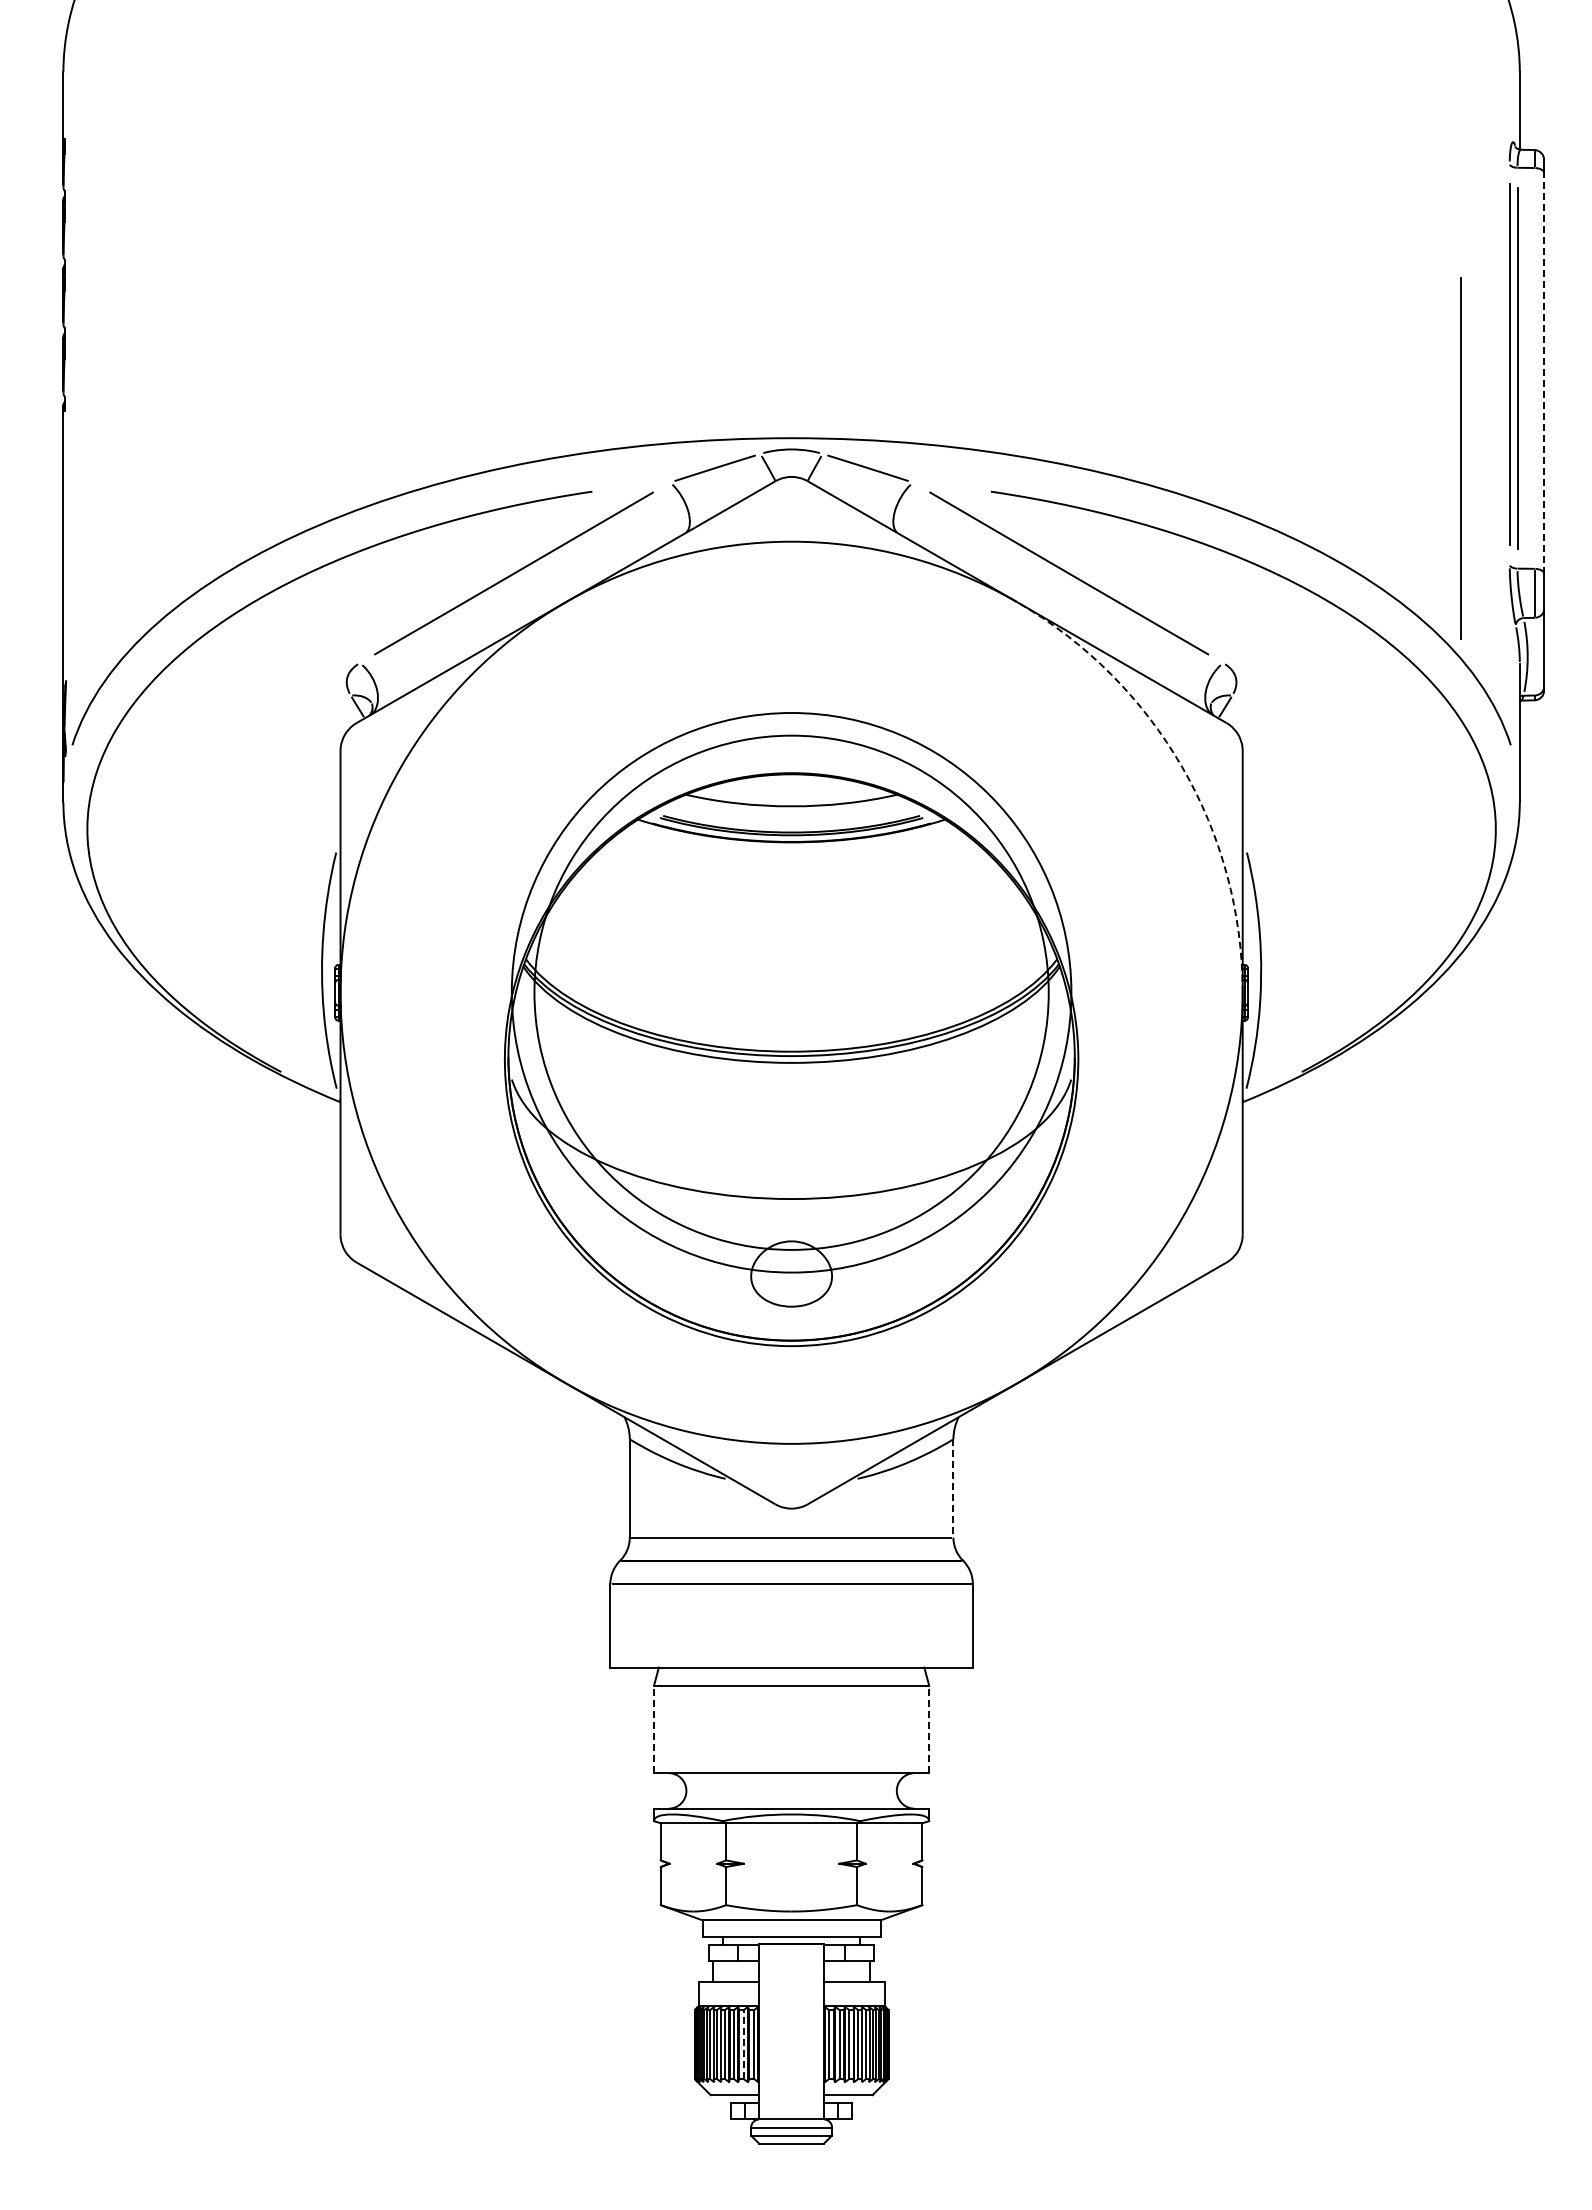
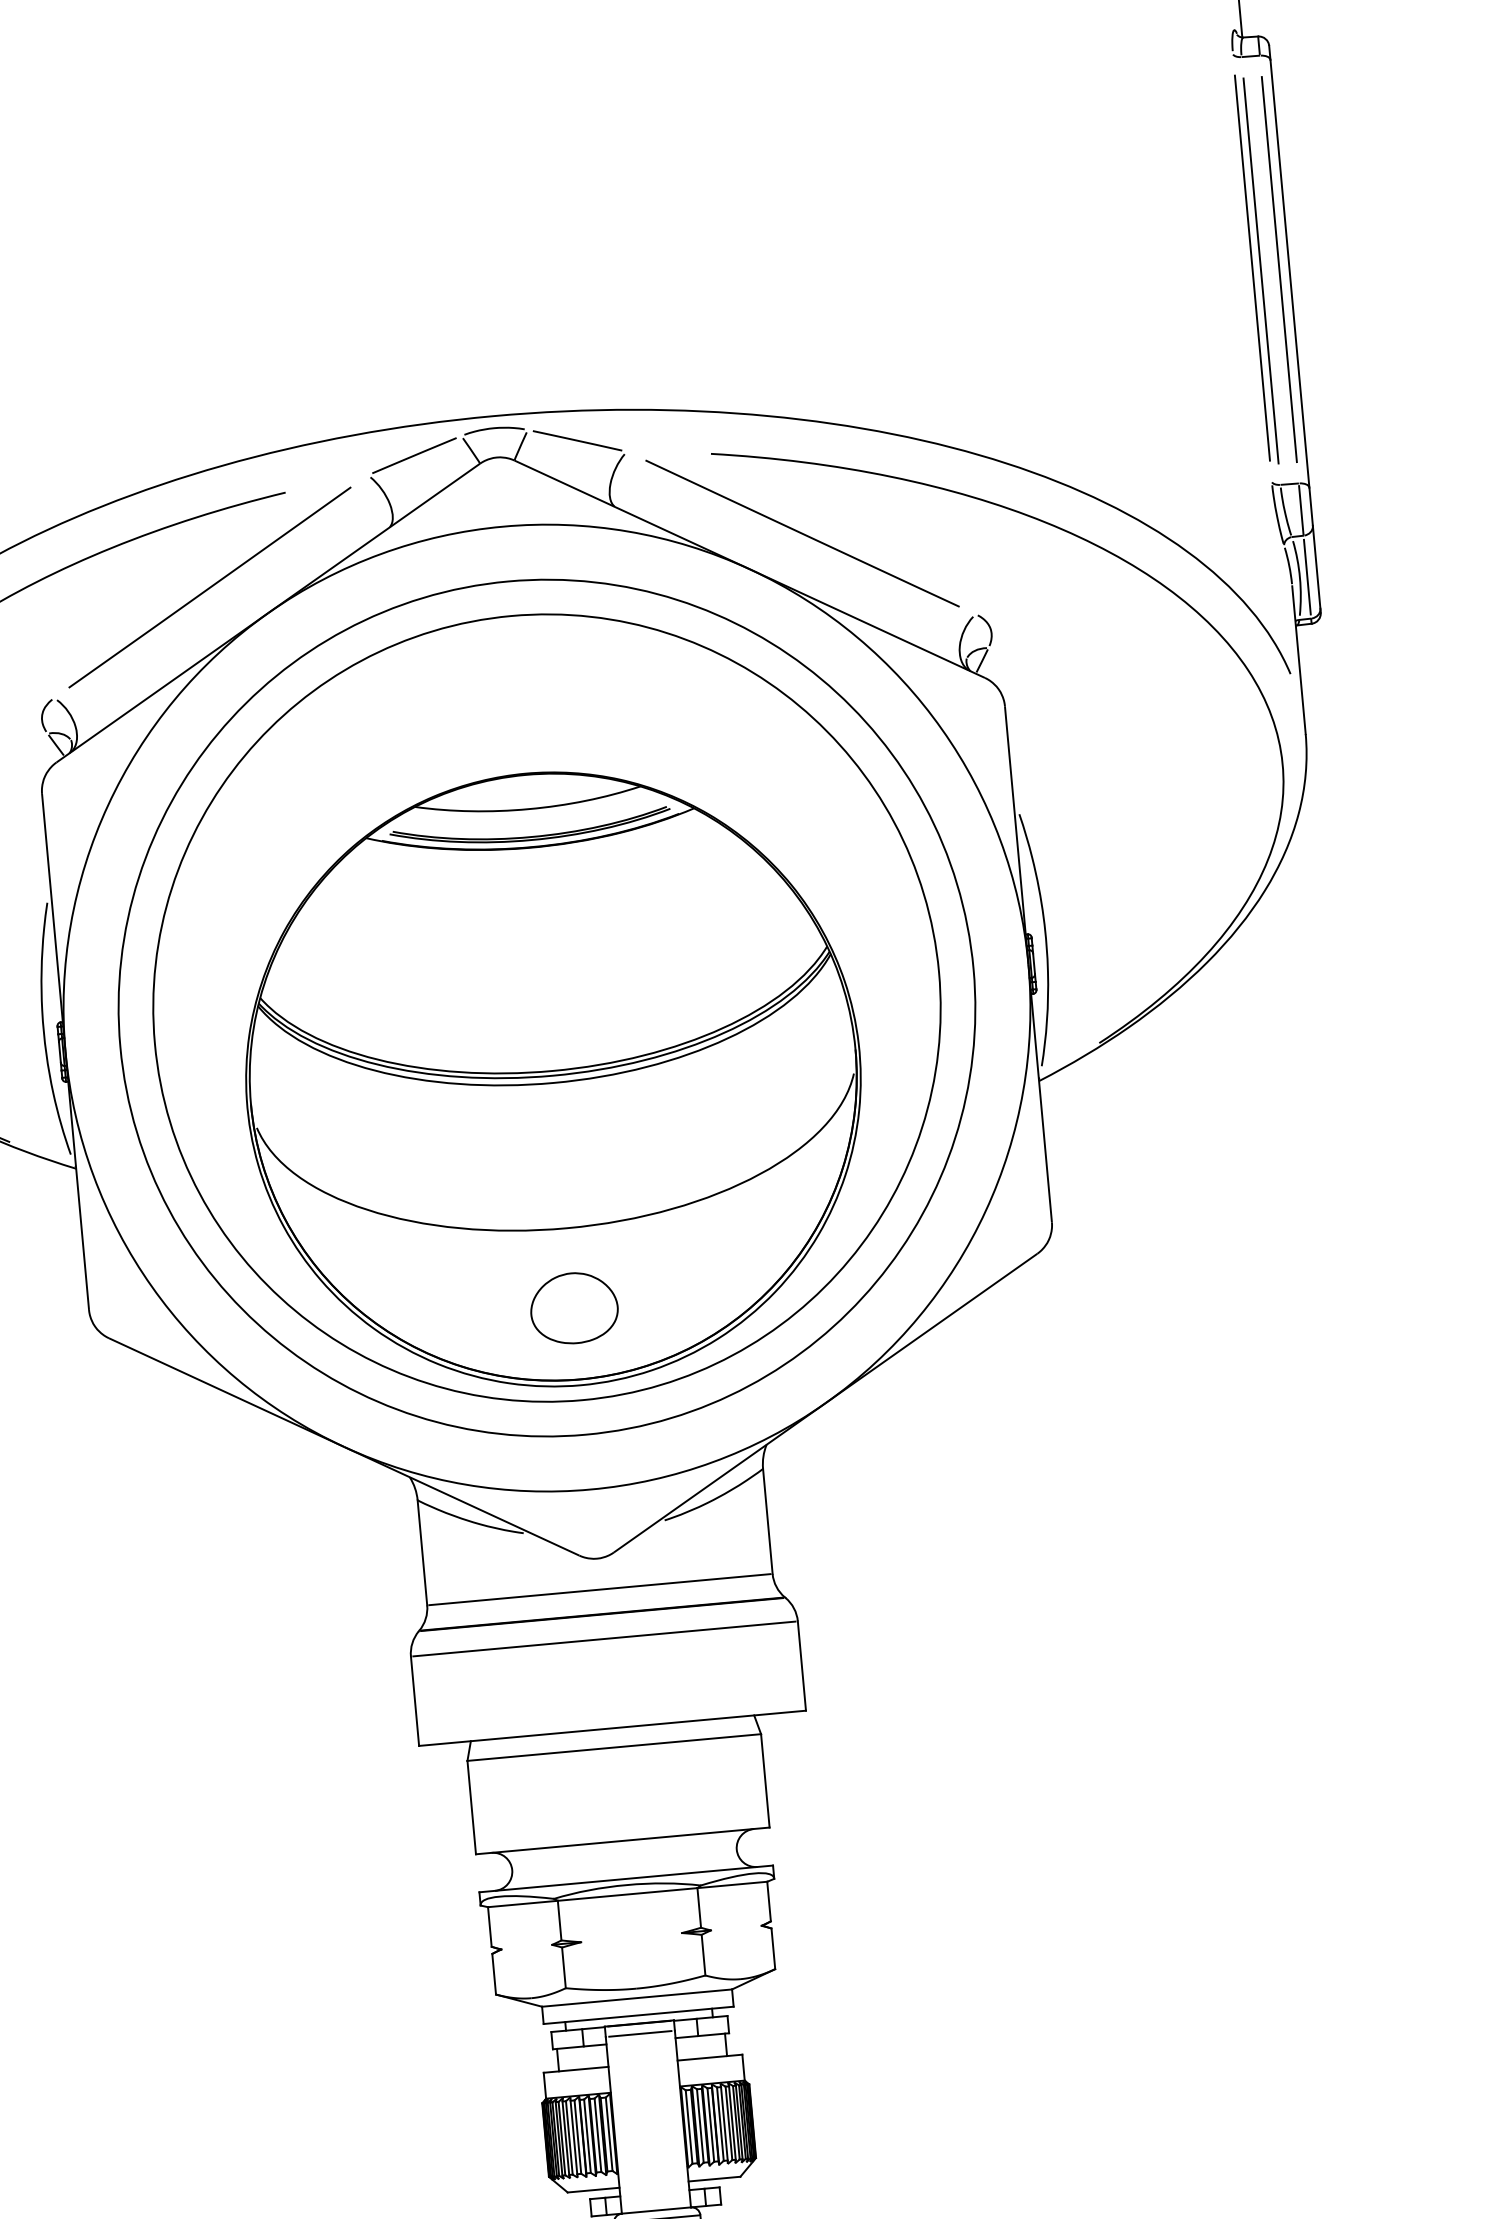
line: (1544, 372) -> (1290, 272), dashed -> solid
line: (1460, 458) -> (1279, 269), moved
line: (1534, 656) -> (1307, 577), added
arc: (1182, 767) -> (942, 729), dashed -> solid
circle: (791, 992) -> (546, 1007), size x1.43
circle: (791, 992) -> (546, 1007), size x1.43
line: (953, 1488) -> (767, 1521), dashed -> solid
line: (654, 1729) -> (472, 1807), dashed -> solid
line: (929, 1729) -> (765, 1780), dashed -> solid
line: (791, 1953) -> (640, 2033), added
line: (743, 2044) -> (597, 2135), dashed -> solid

